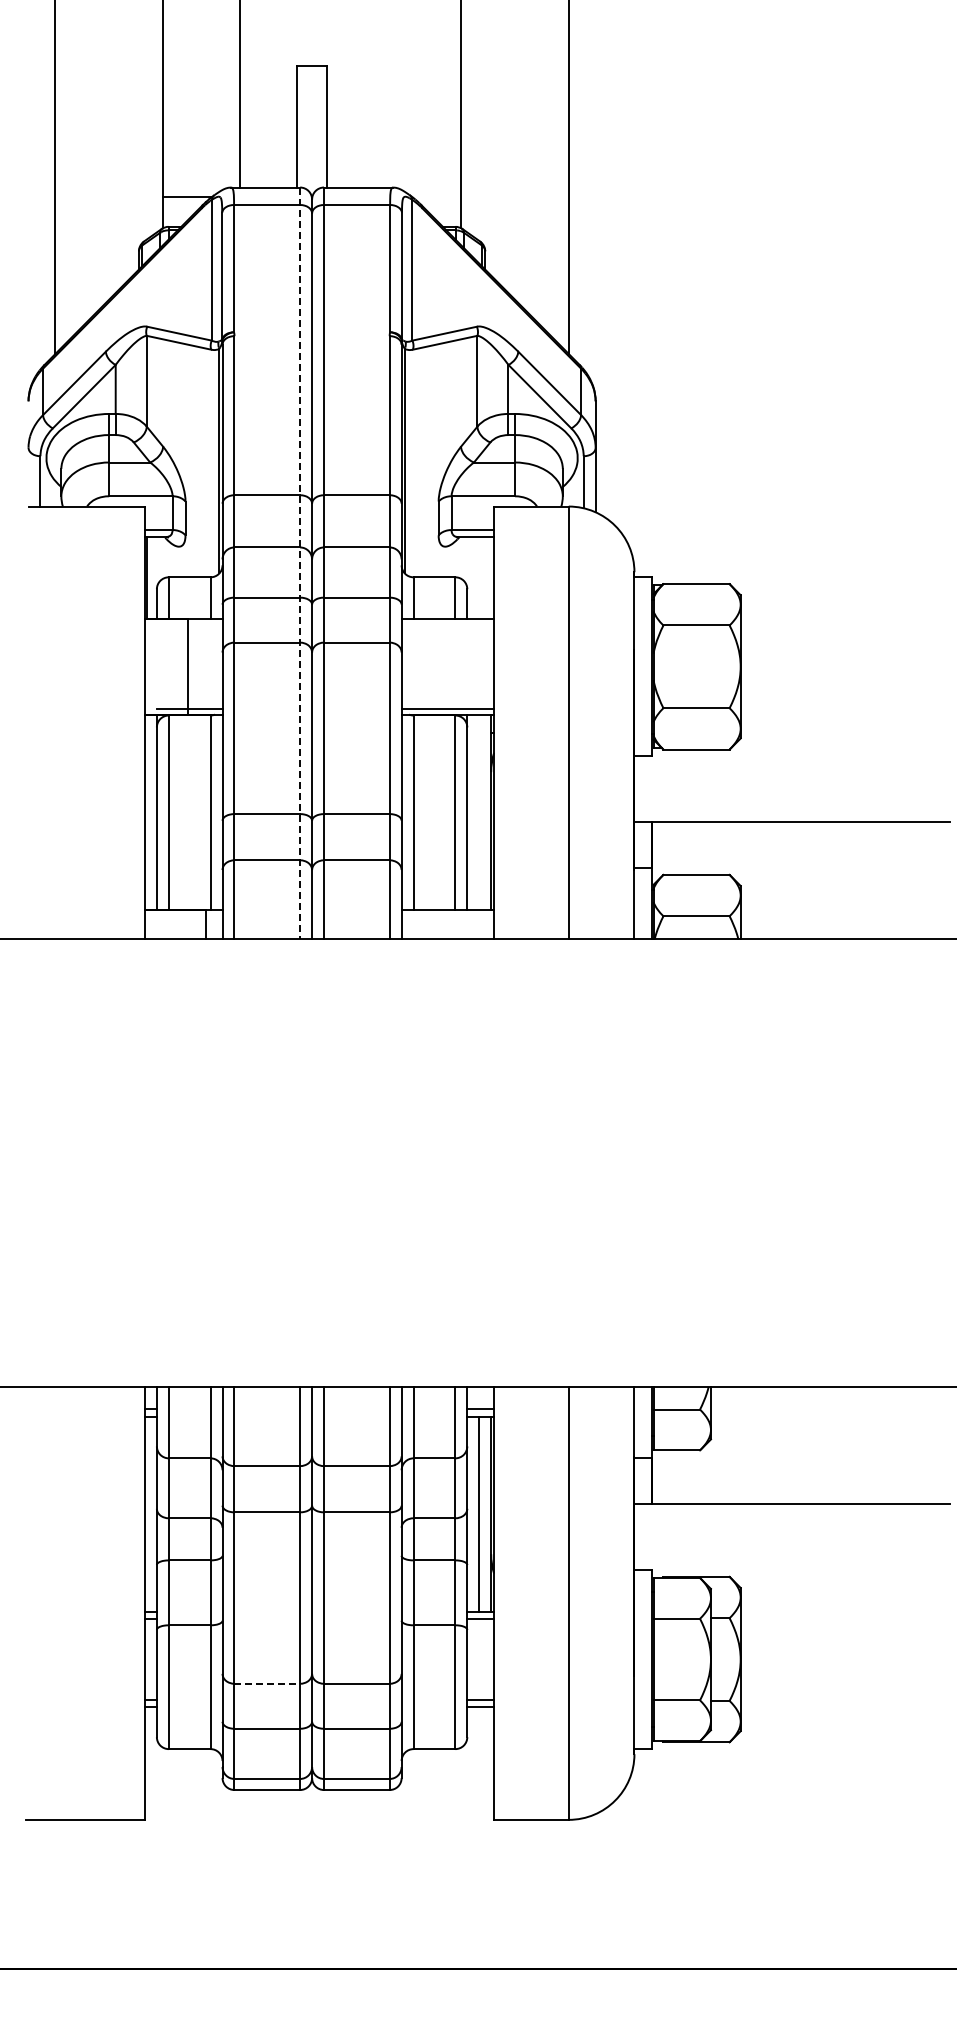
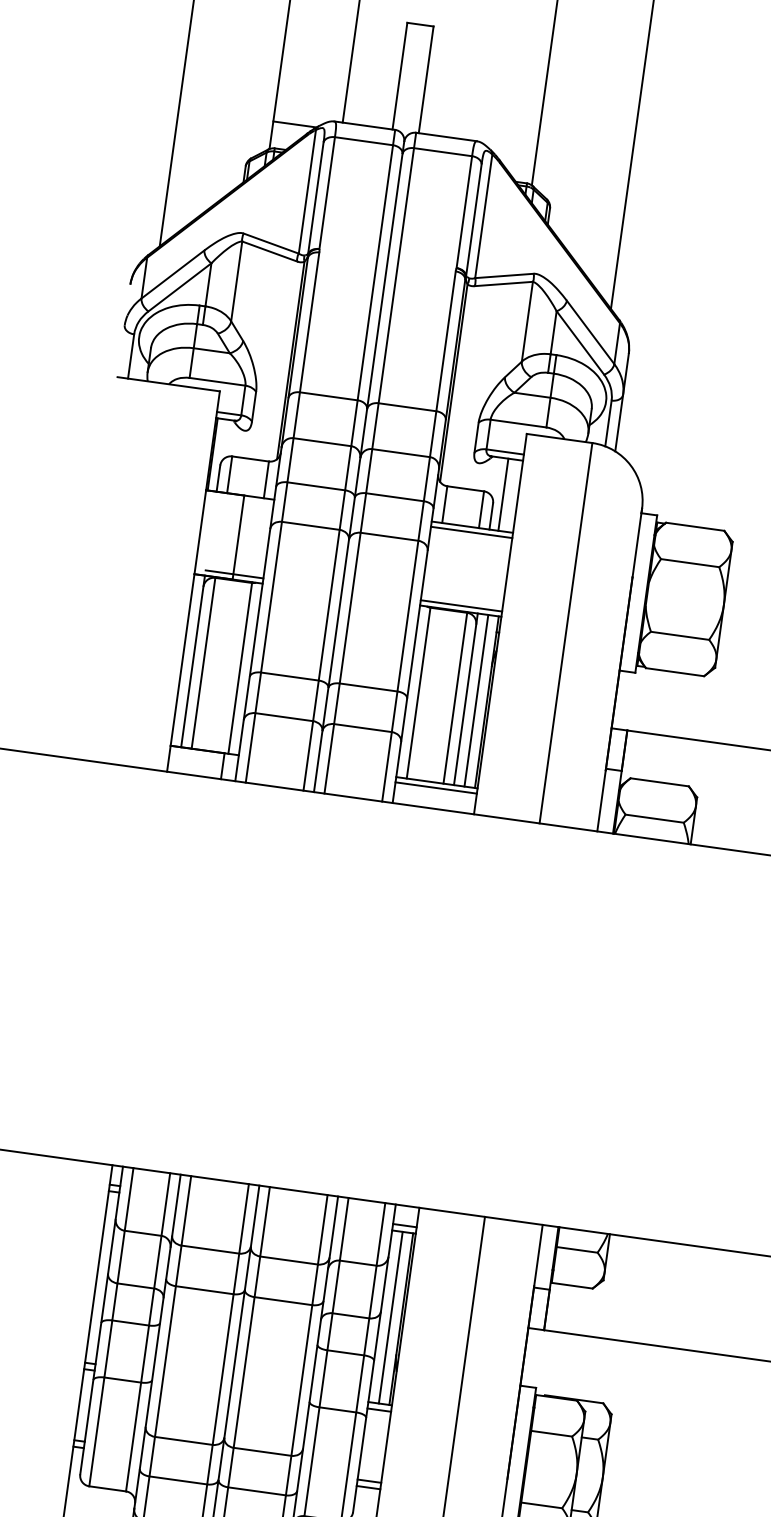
line: (300, 563) -> (349, 460), dashed -> solid
line: (477, 578) -> (503, 495), added
line: (447, 625) -> (471, 532), added
line: (479, 811) -> (476, 700), added
line: (447, 915) -> (435, 787), added
line: (267, 1683) -> (184, 1440), dashed -> solid

